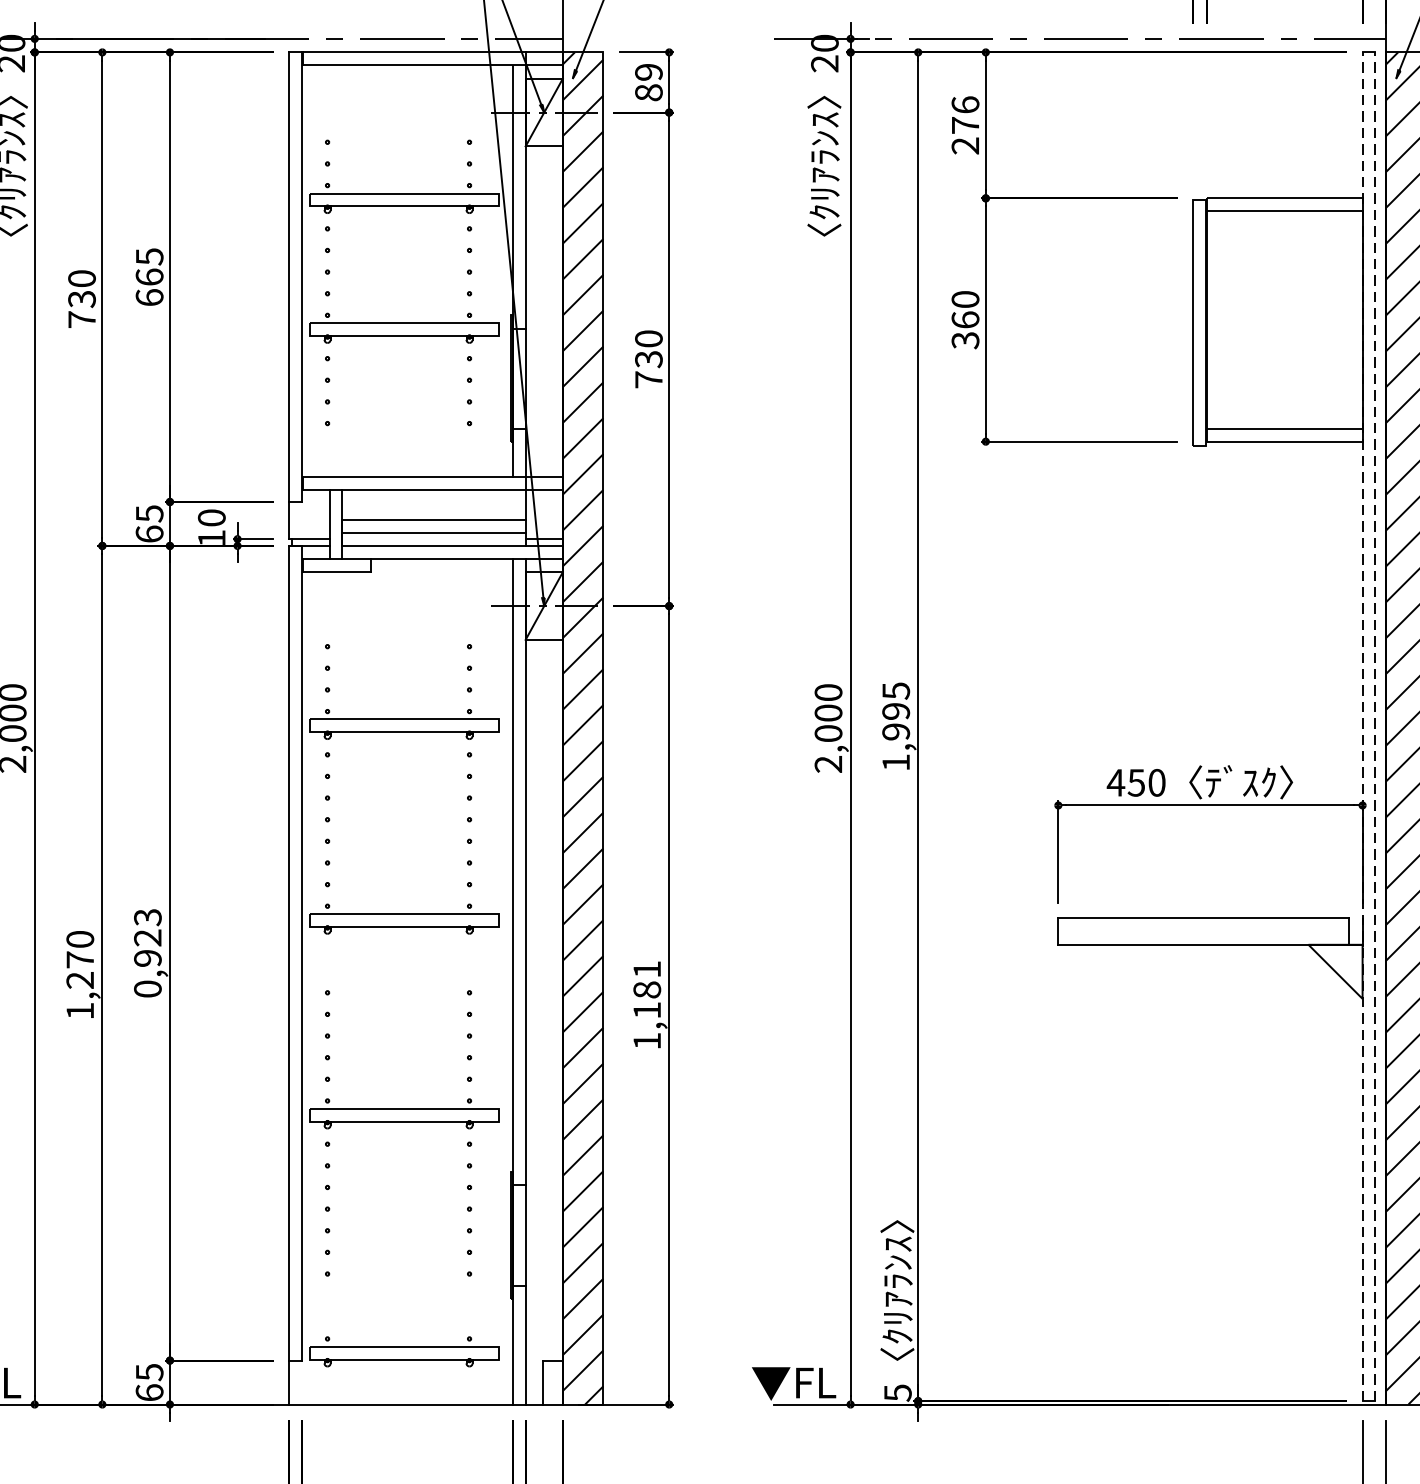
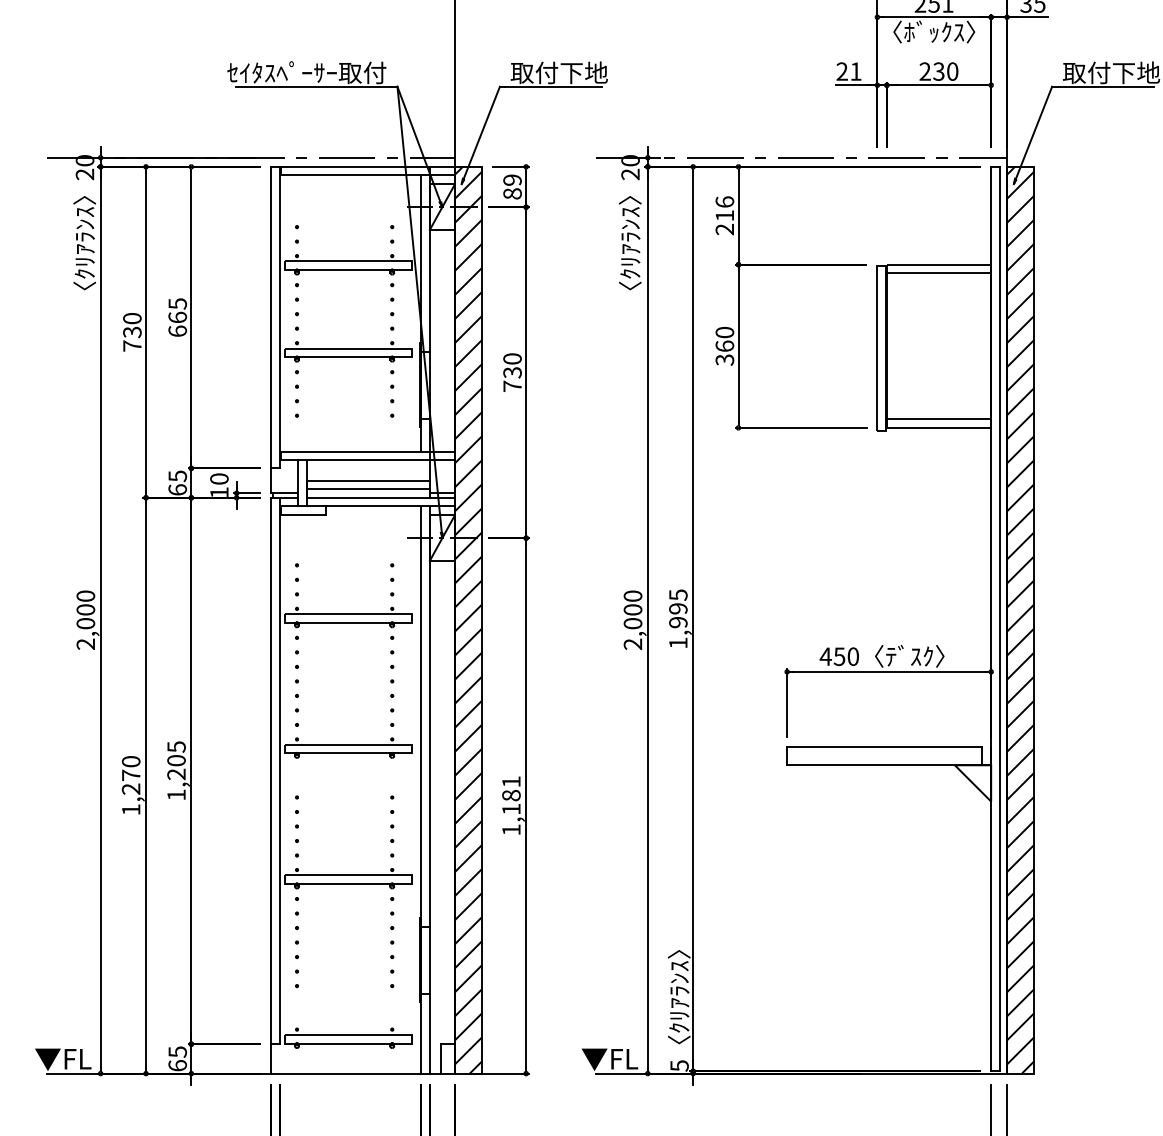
text: (964, 124) -> (724, 215), 276 -> 216
line: (1363, 725) -> (991, 618), dashed -> solid
line: (1374, 725) -> (999, 618), dashed -> solid
text: (147, 952) -> (176, 770), 0,923 -> 1,205

